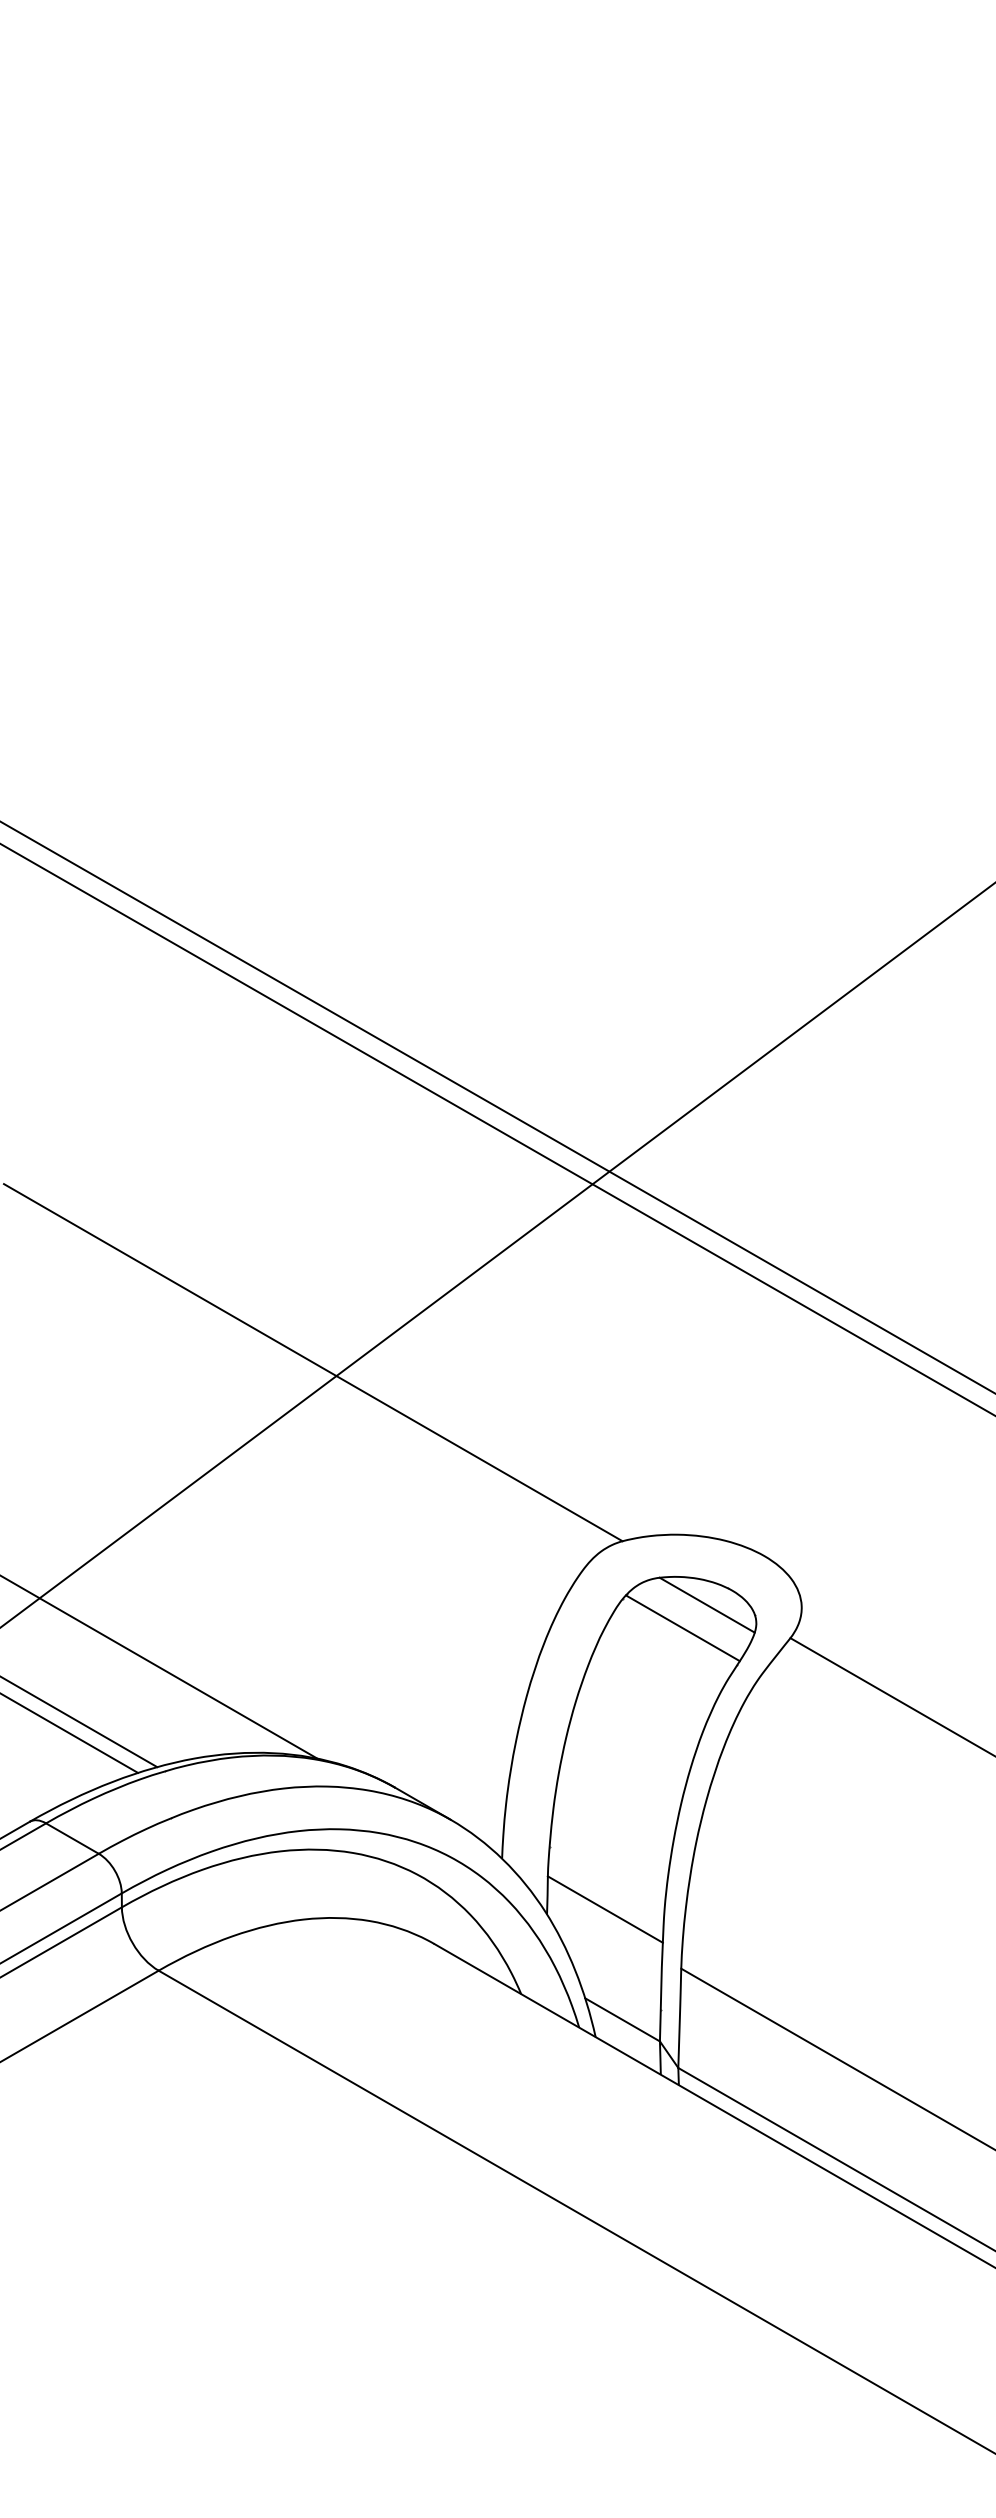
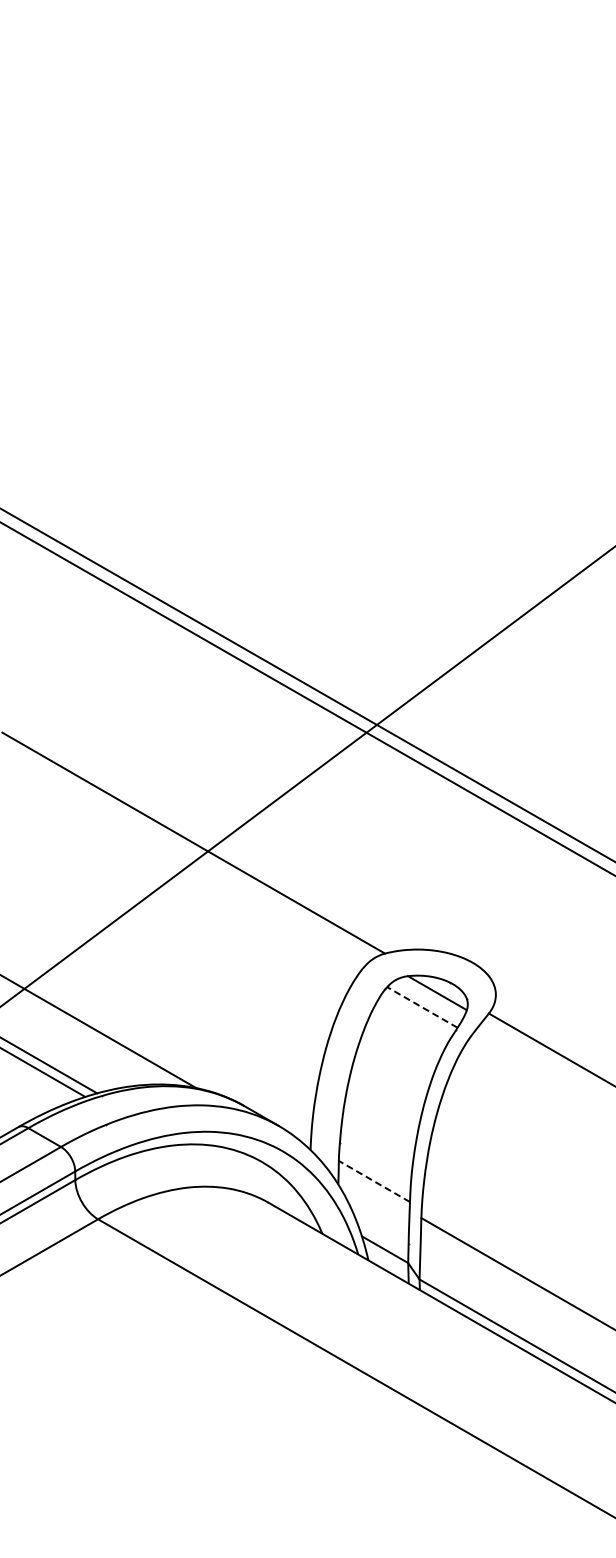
line: (683, 1628) -> (422, 1007), solid -> dashed
line: (605, 1909) -> (374, 1181), solid -> dashed

